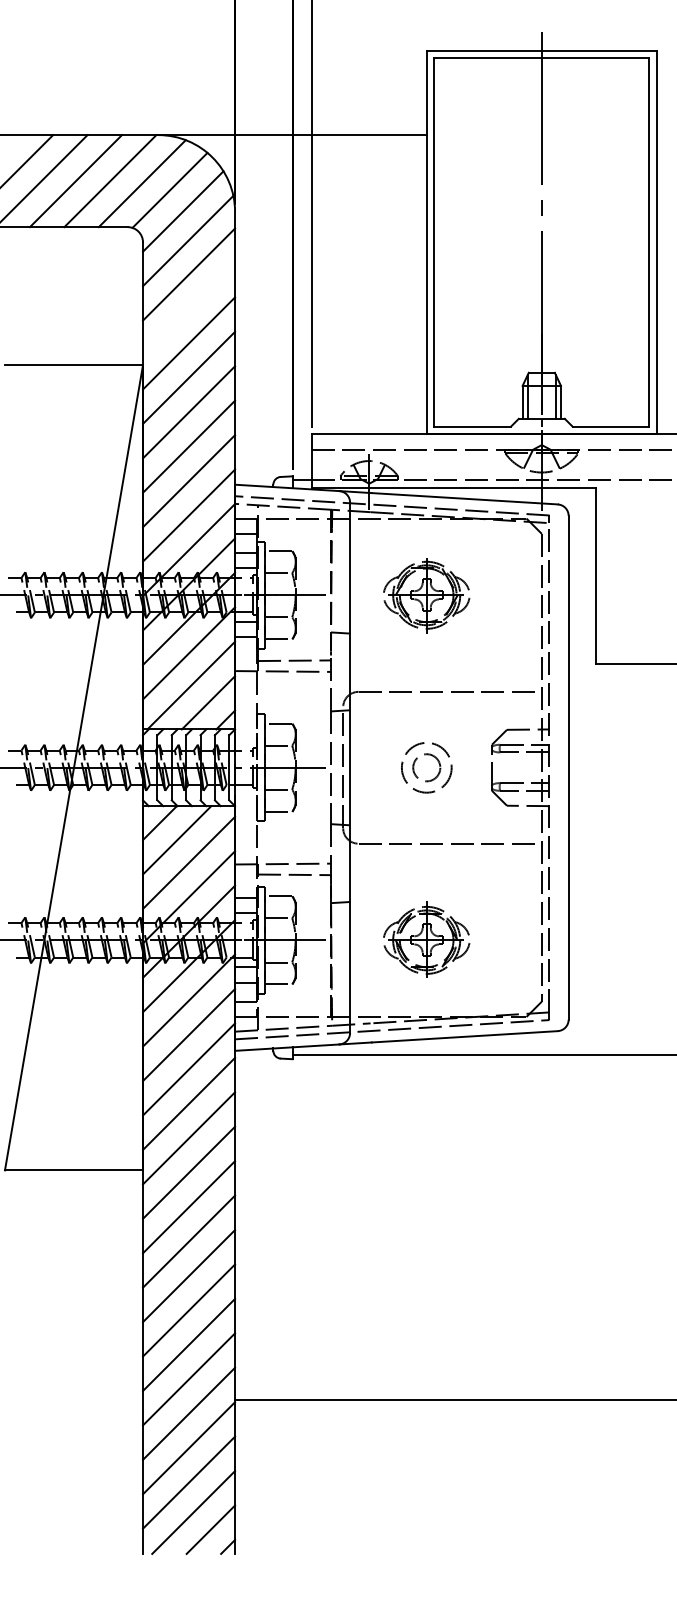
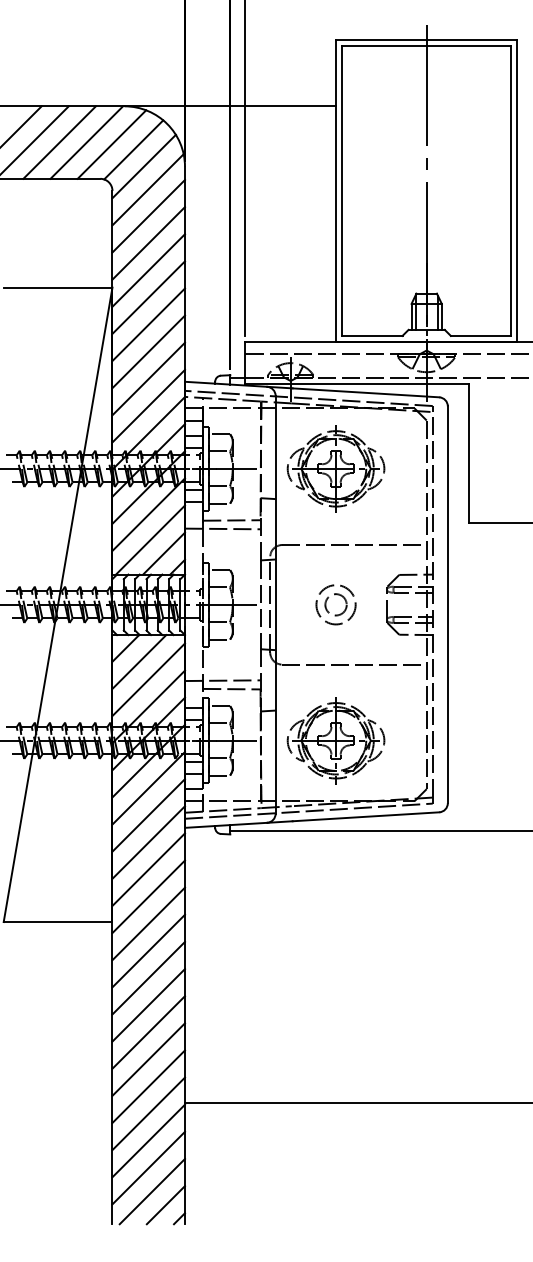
line: (189, 309) -> (149, 243), added
part: (426, 595) -> (335, 469), size x1.43
part: (426, 940) -> (335, 740), size x1.43

